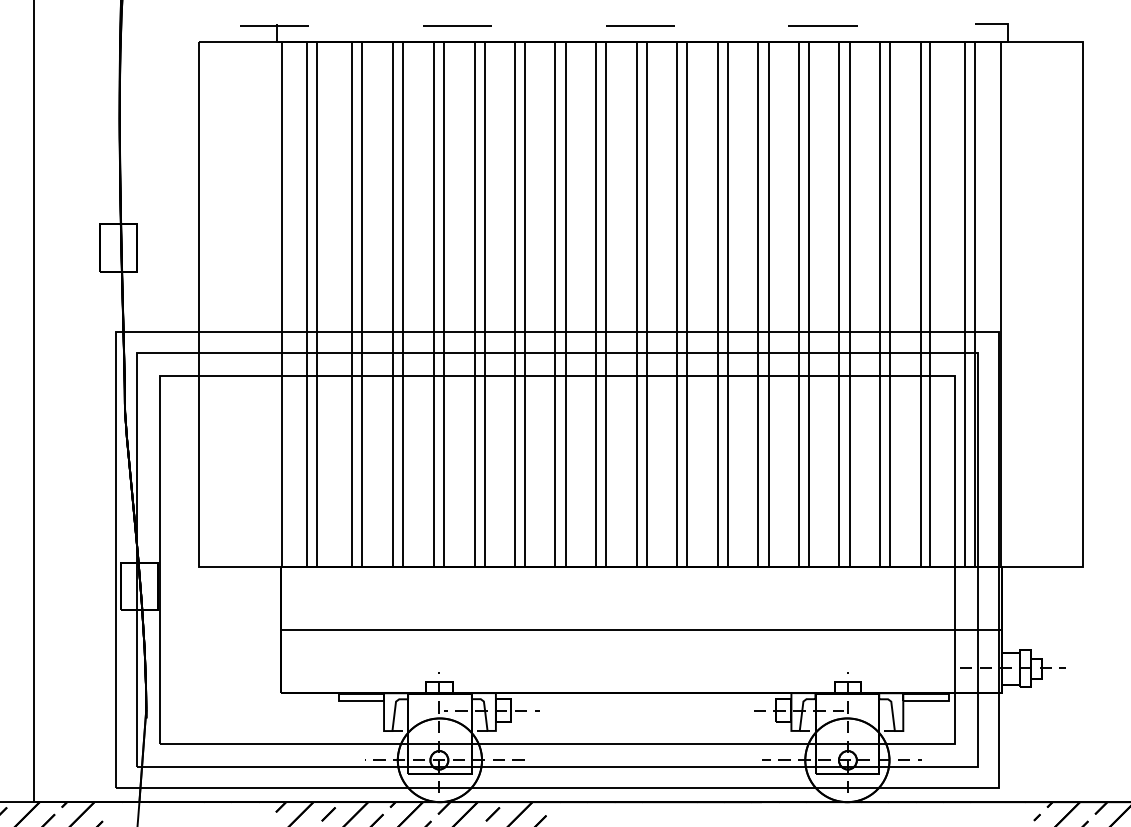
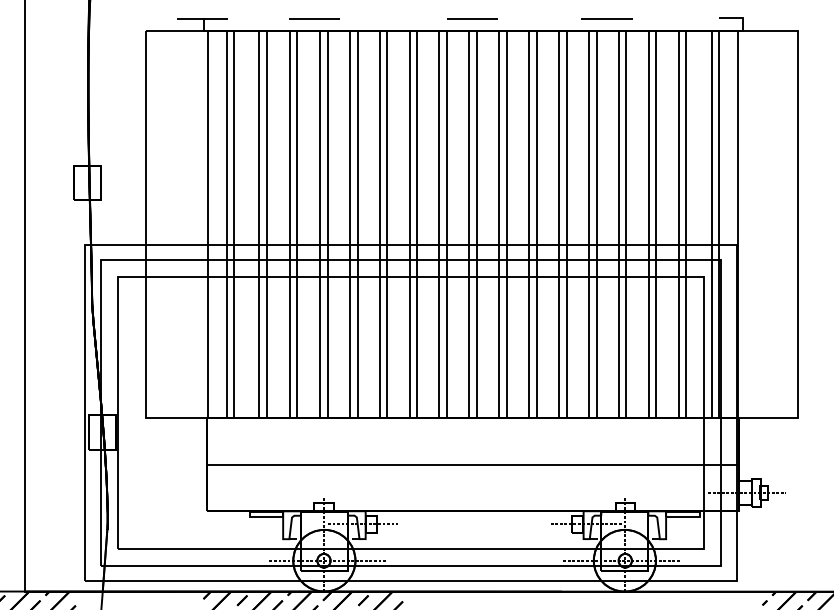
line: (457, 25) -> (314, 18), moved

